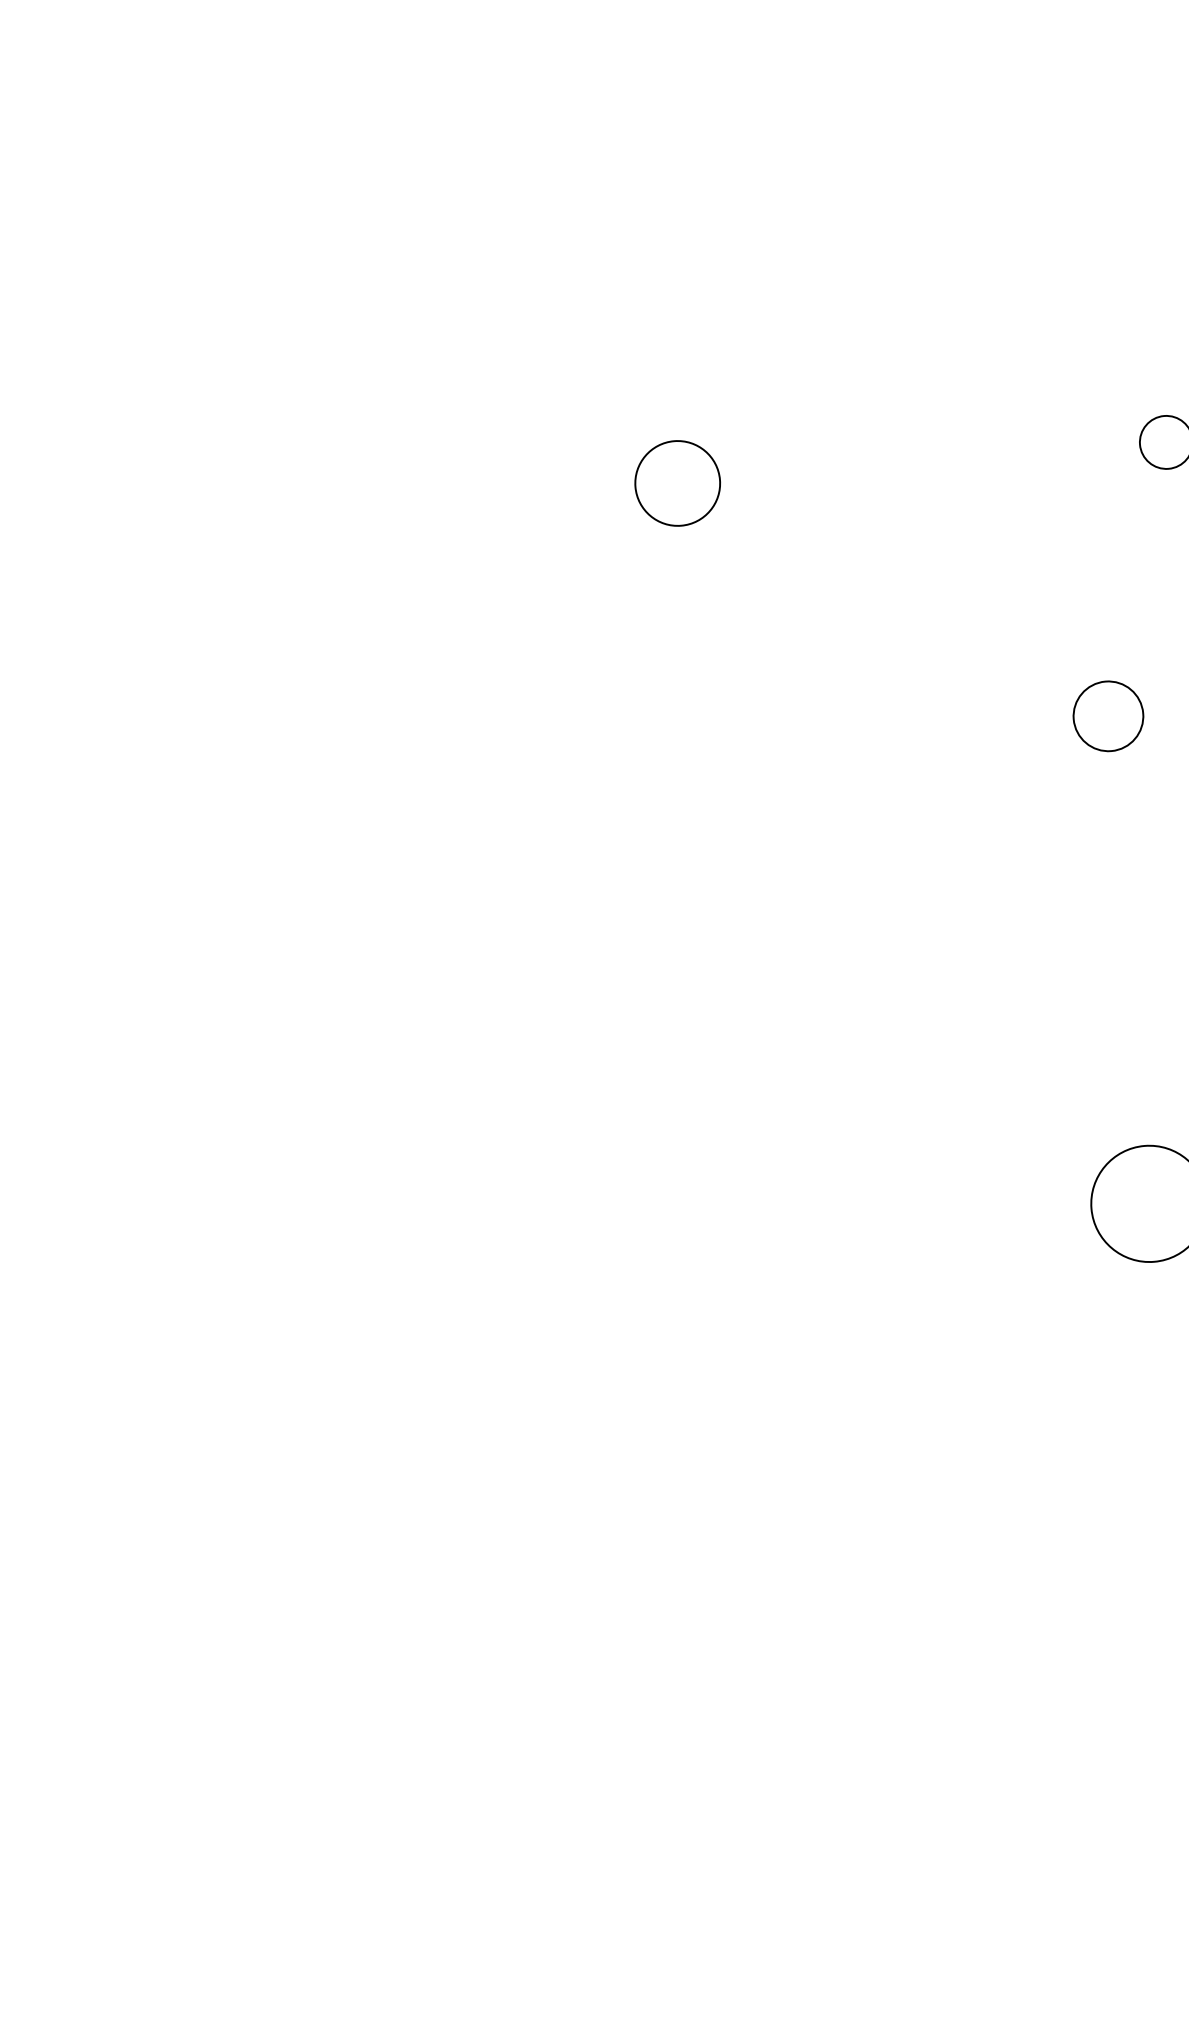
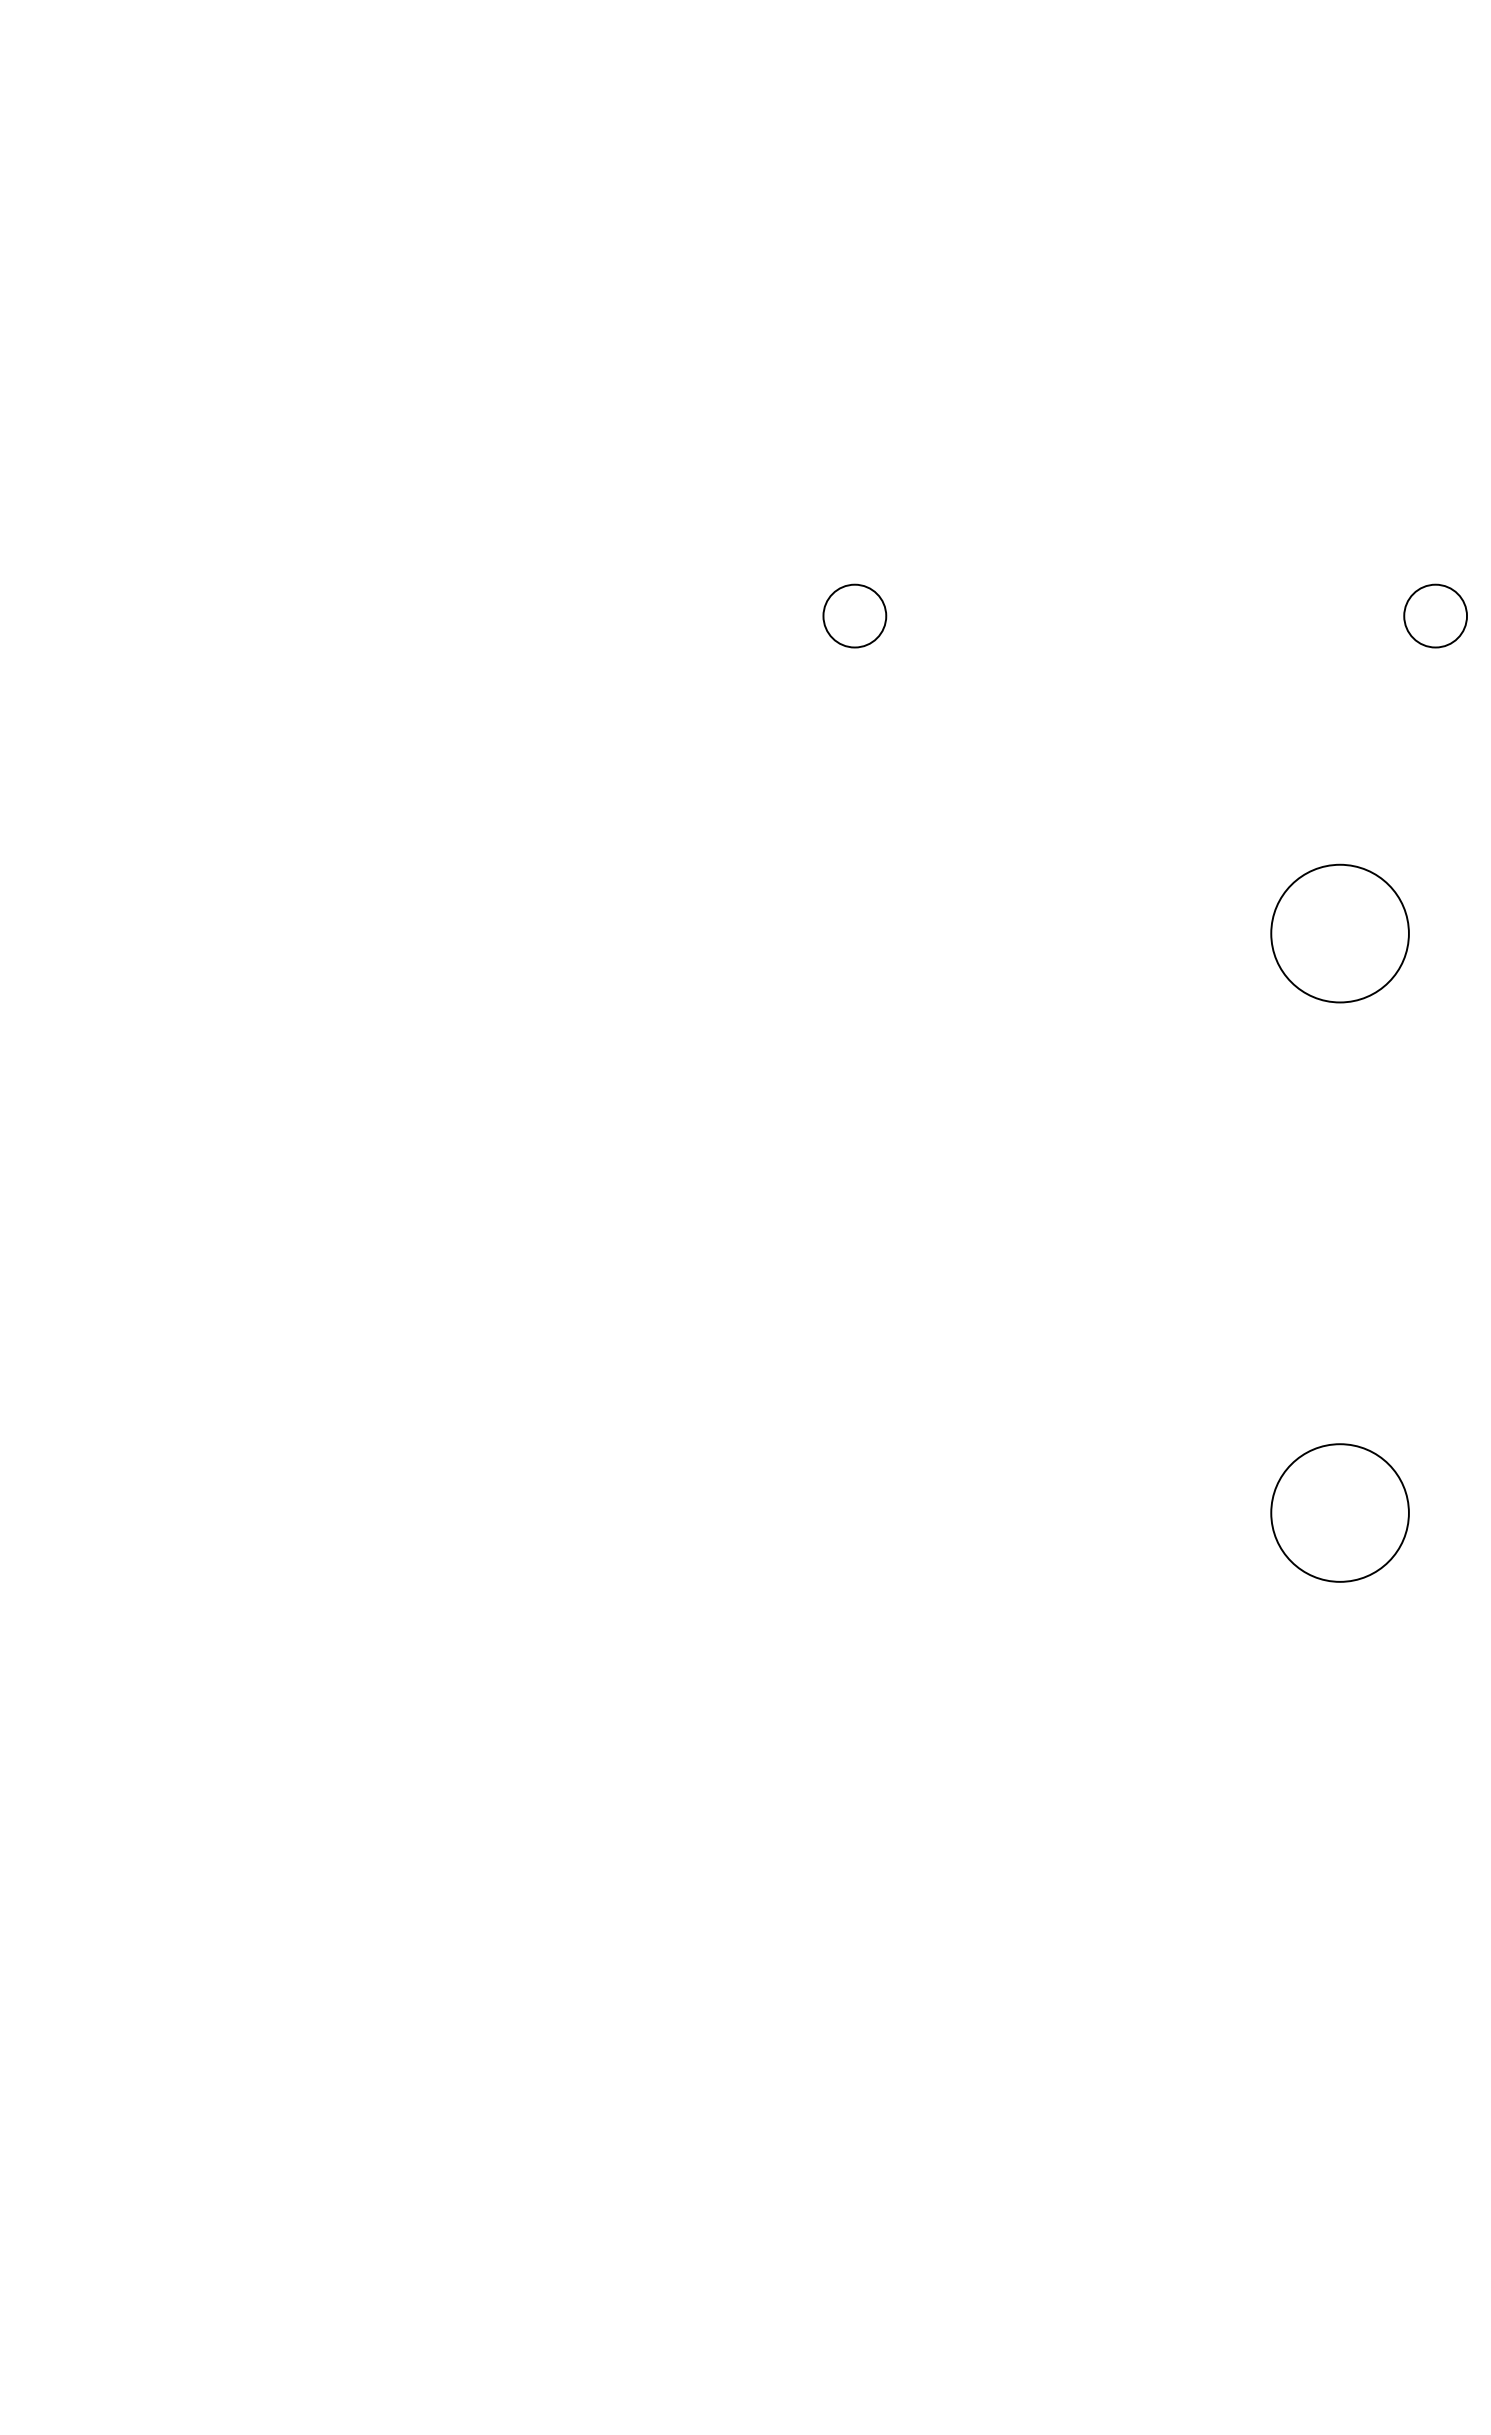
circle: (677, 482) -> (854, 615), size x0.62
circle: (1107, 716) -> (1339, 933), size x1.67

